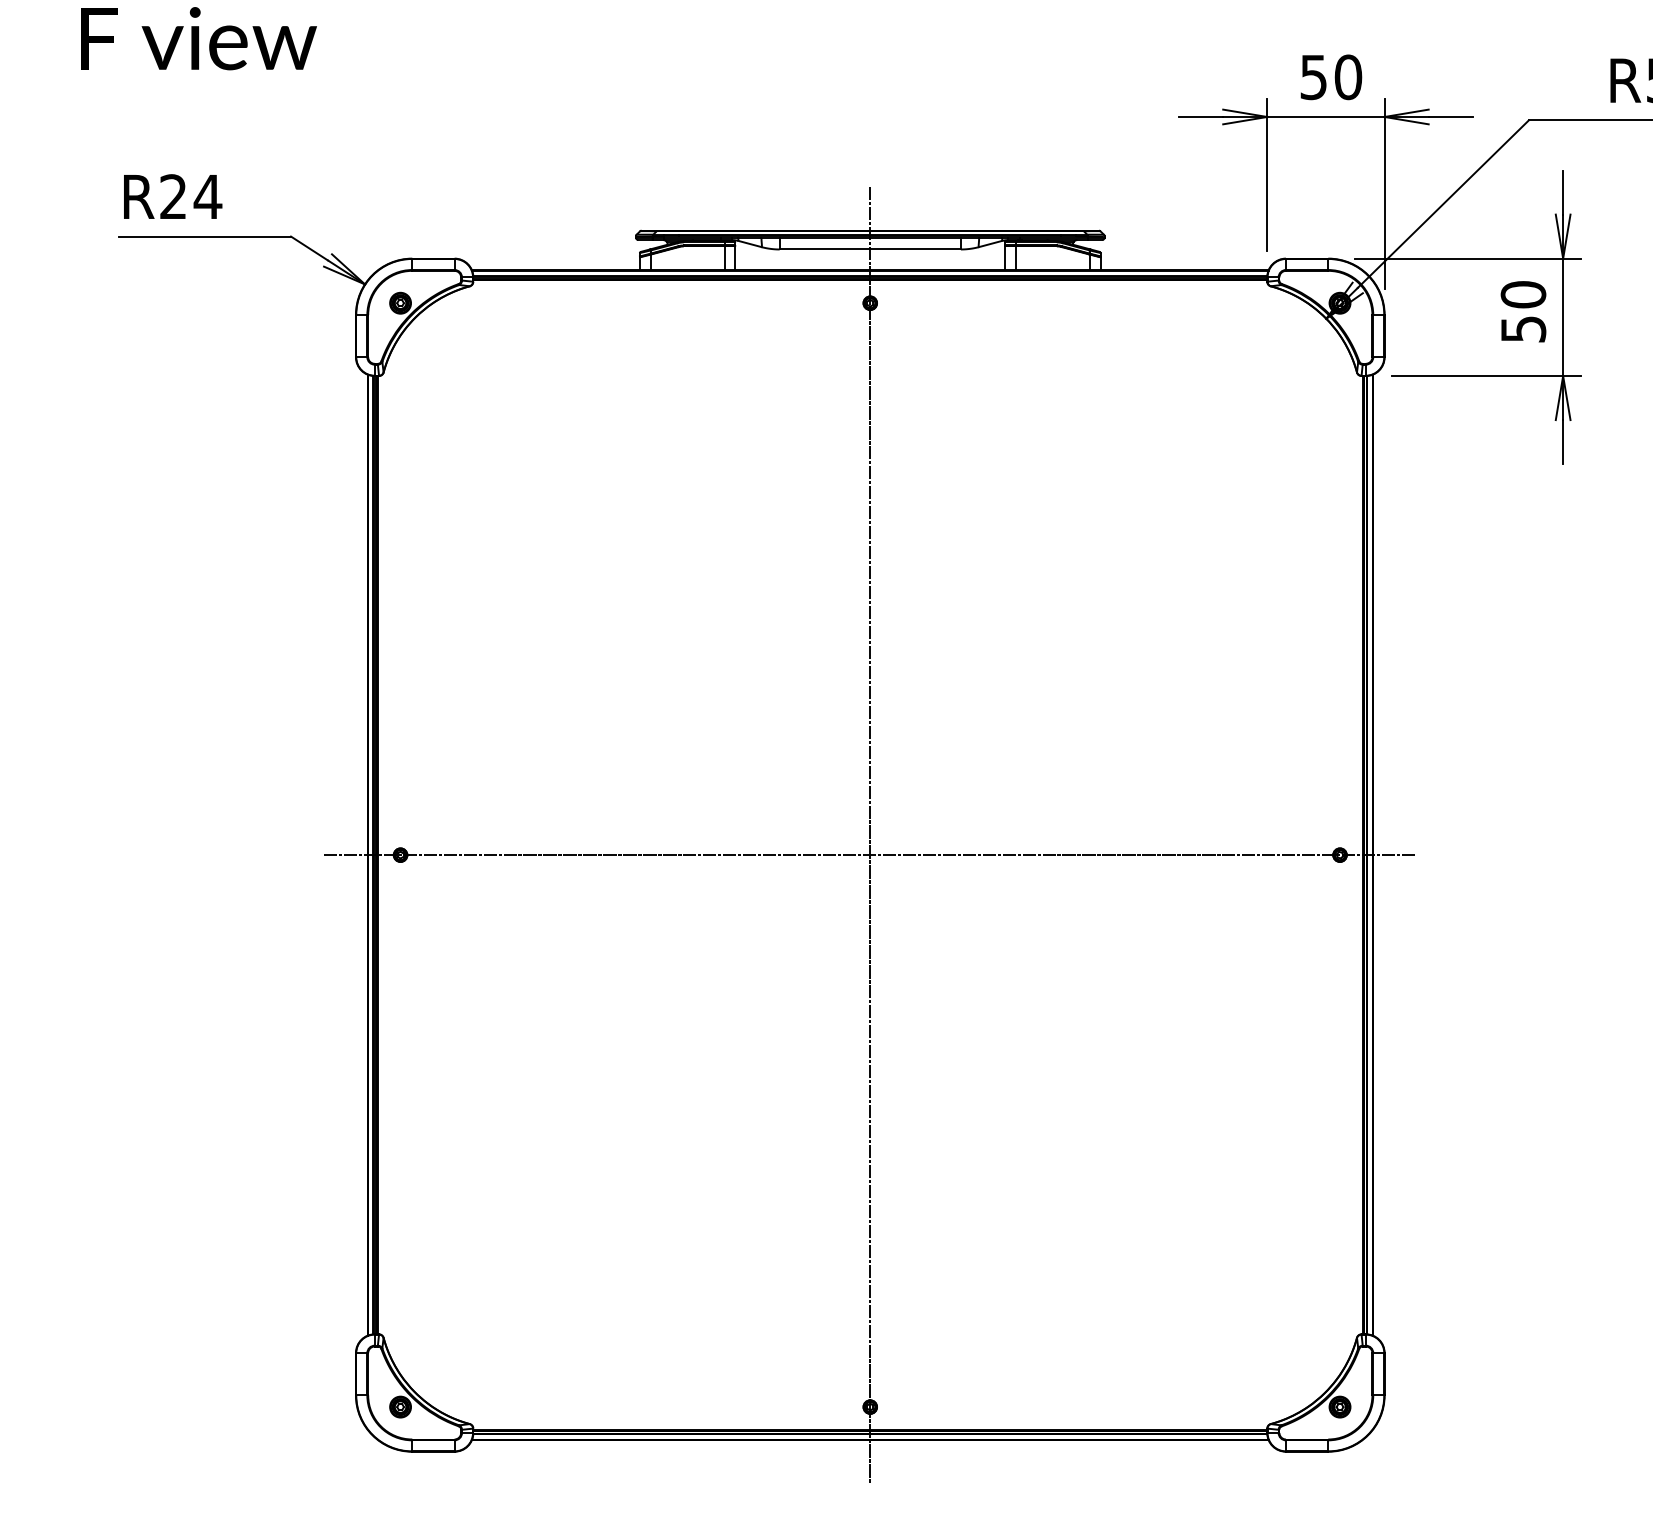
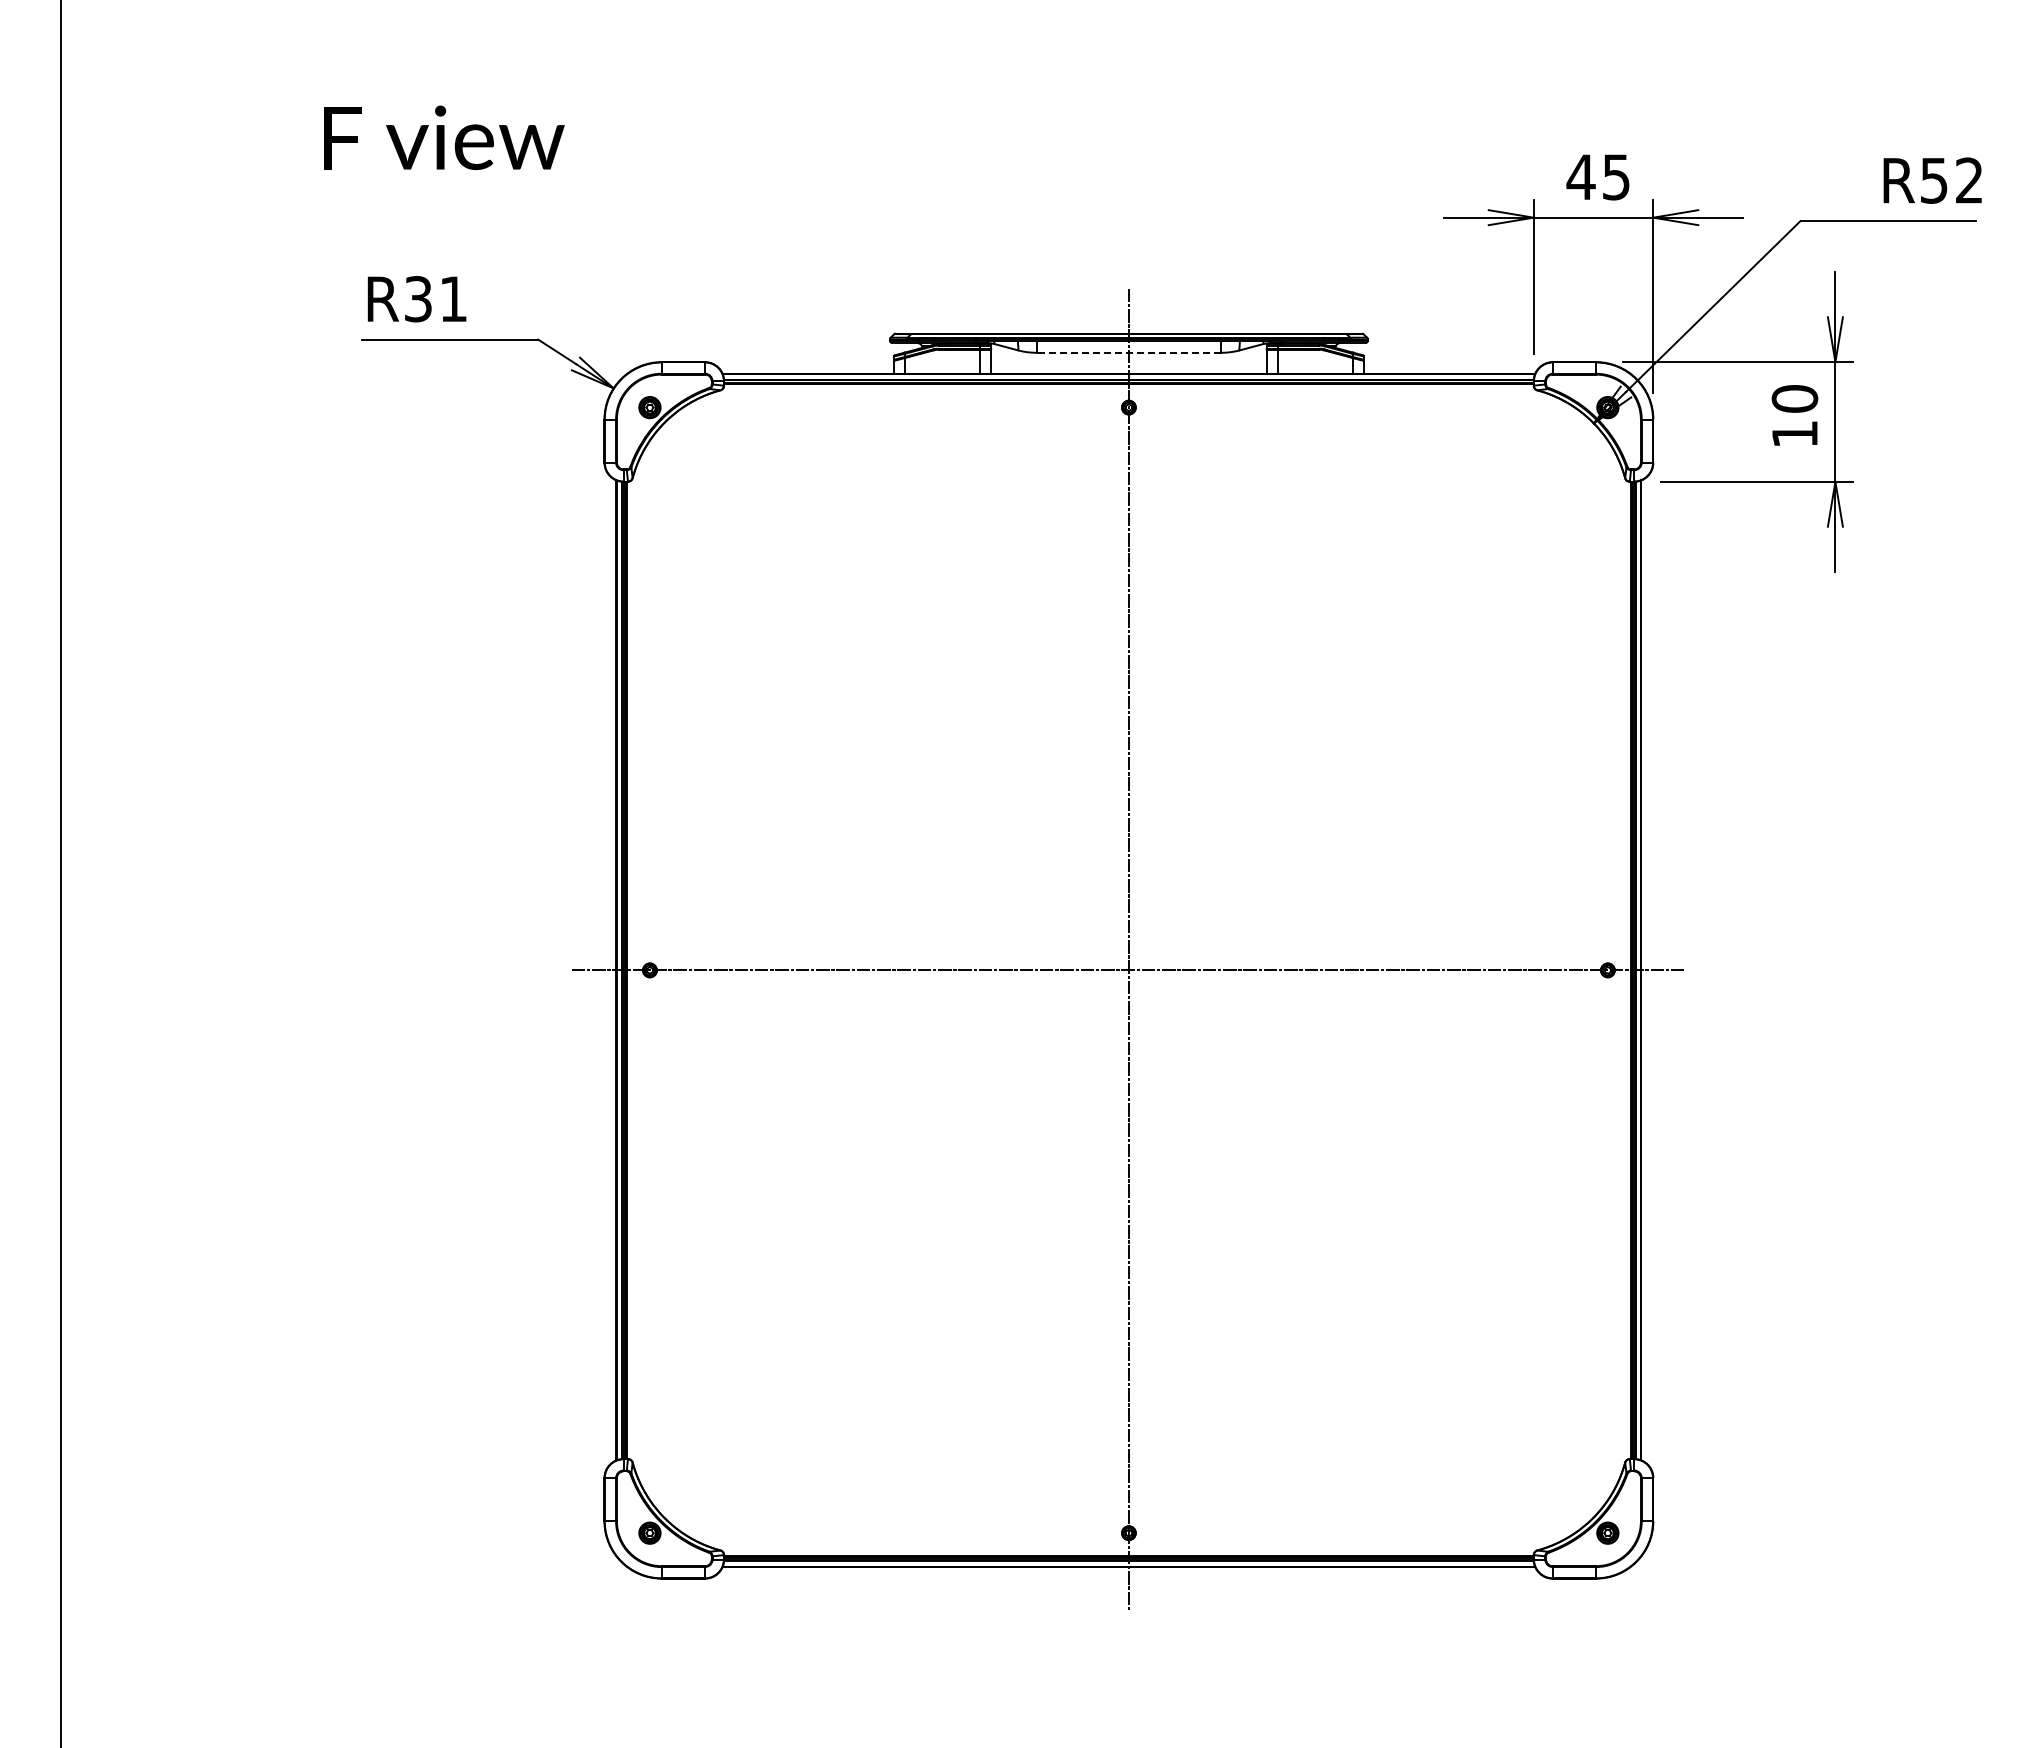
text: (1330, 77) -> (1598, 177), 50 -> 45
text: (191, 197) -> (436, 299), R24 -> R31
line: (869, 249) -> (1128, 352), solid -> dashed
text: (1524, 329) -> (1795, 434), 50 -> 10

